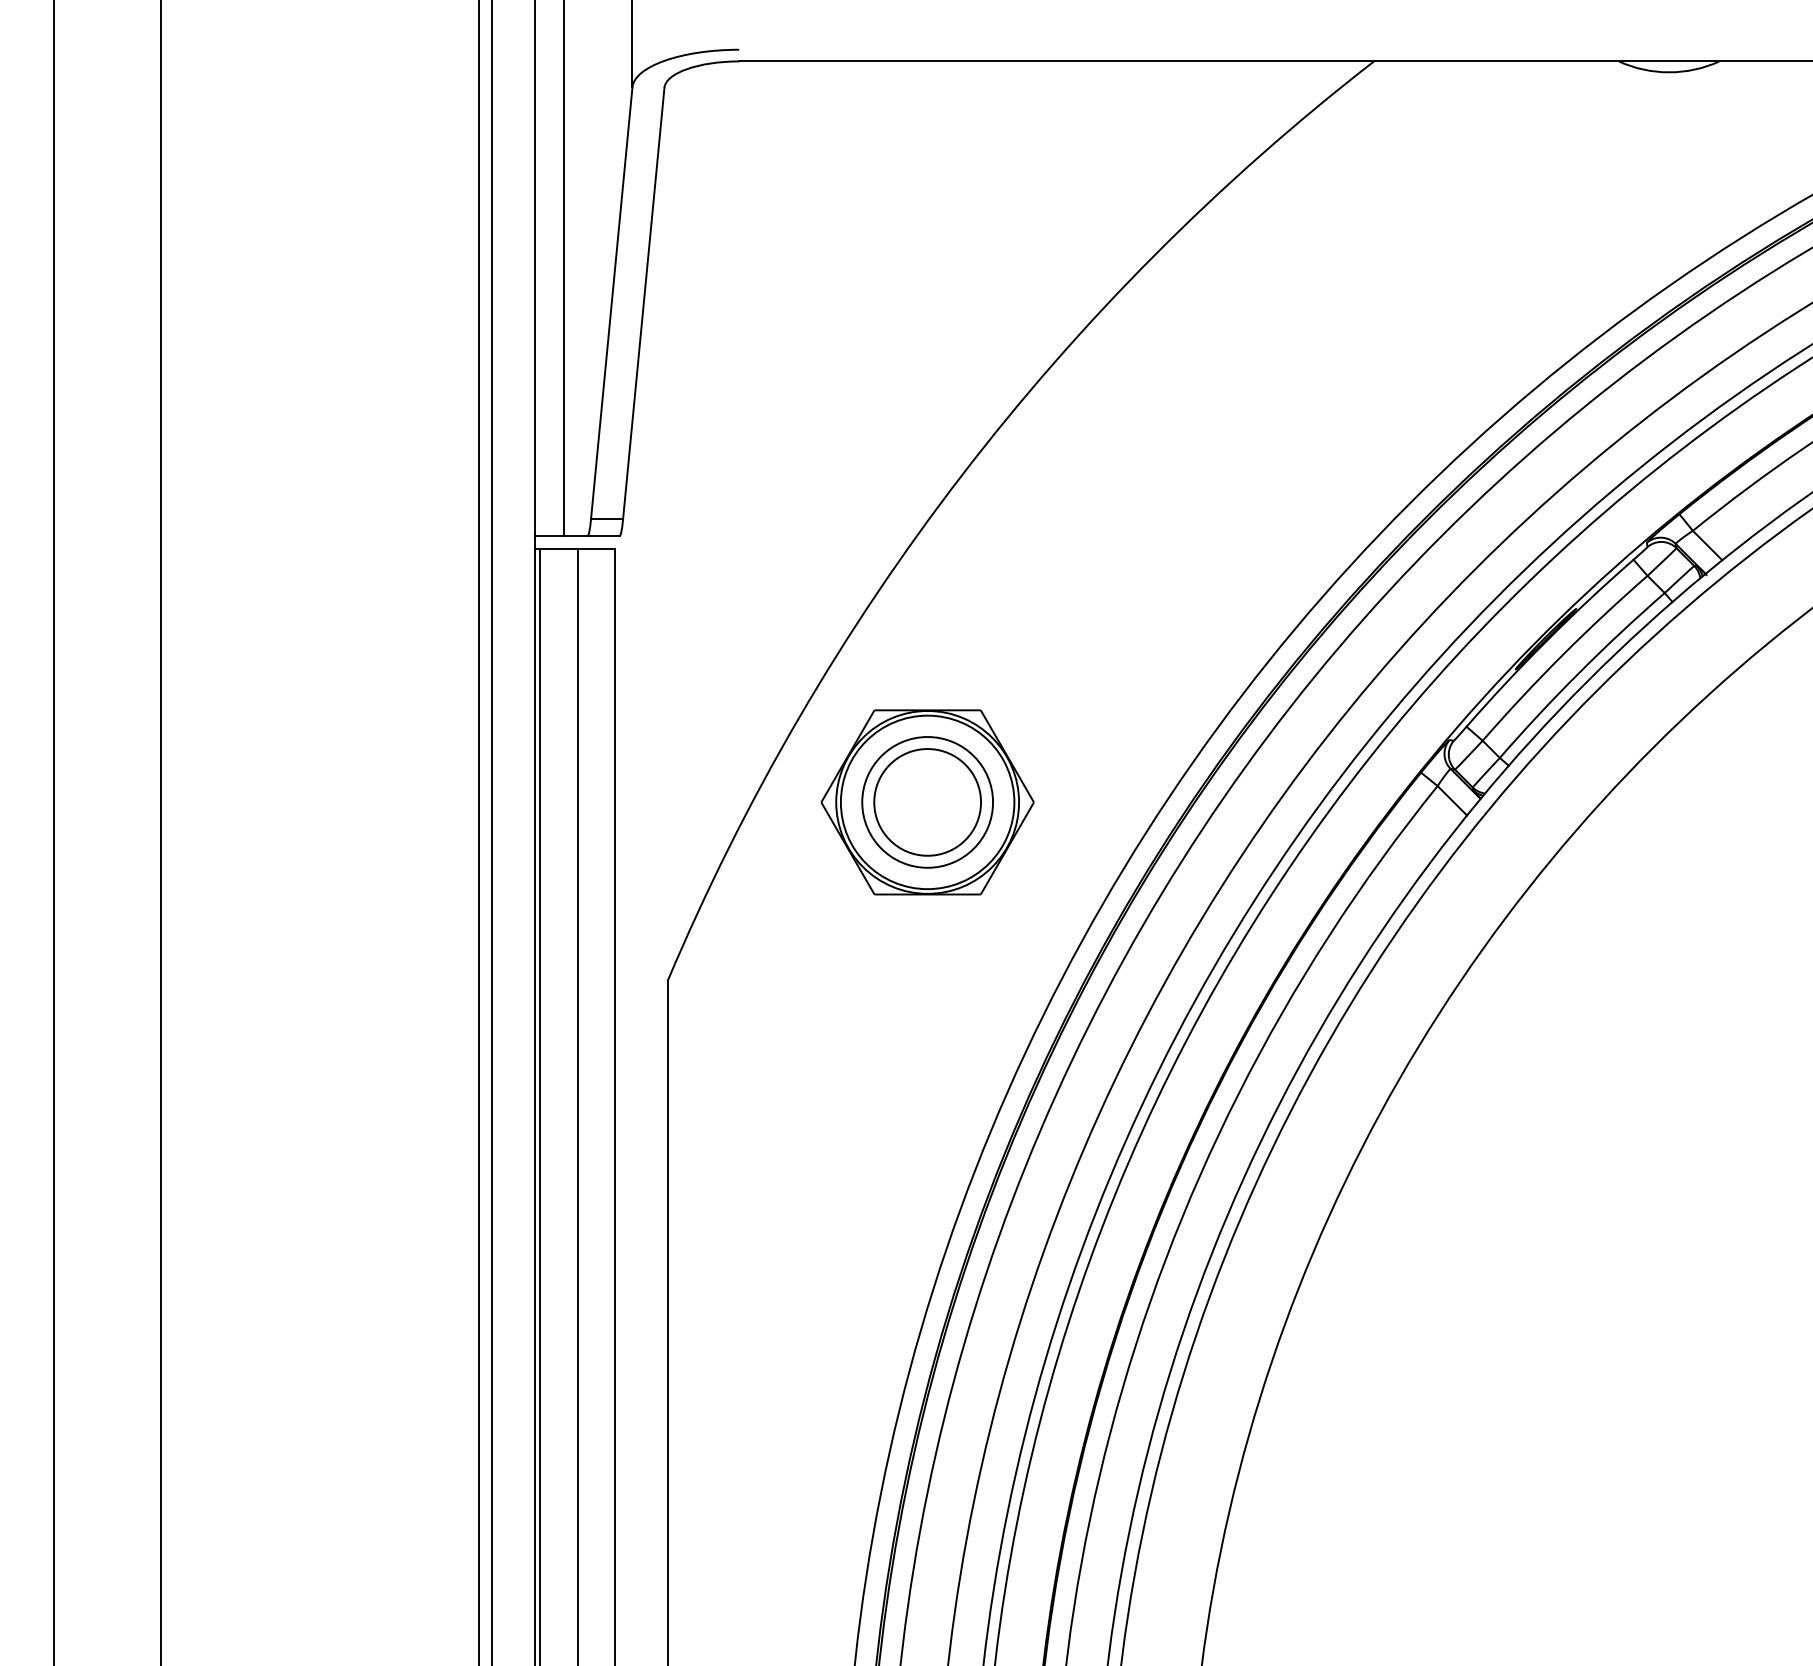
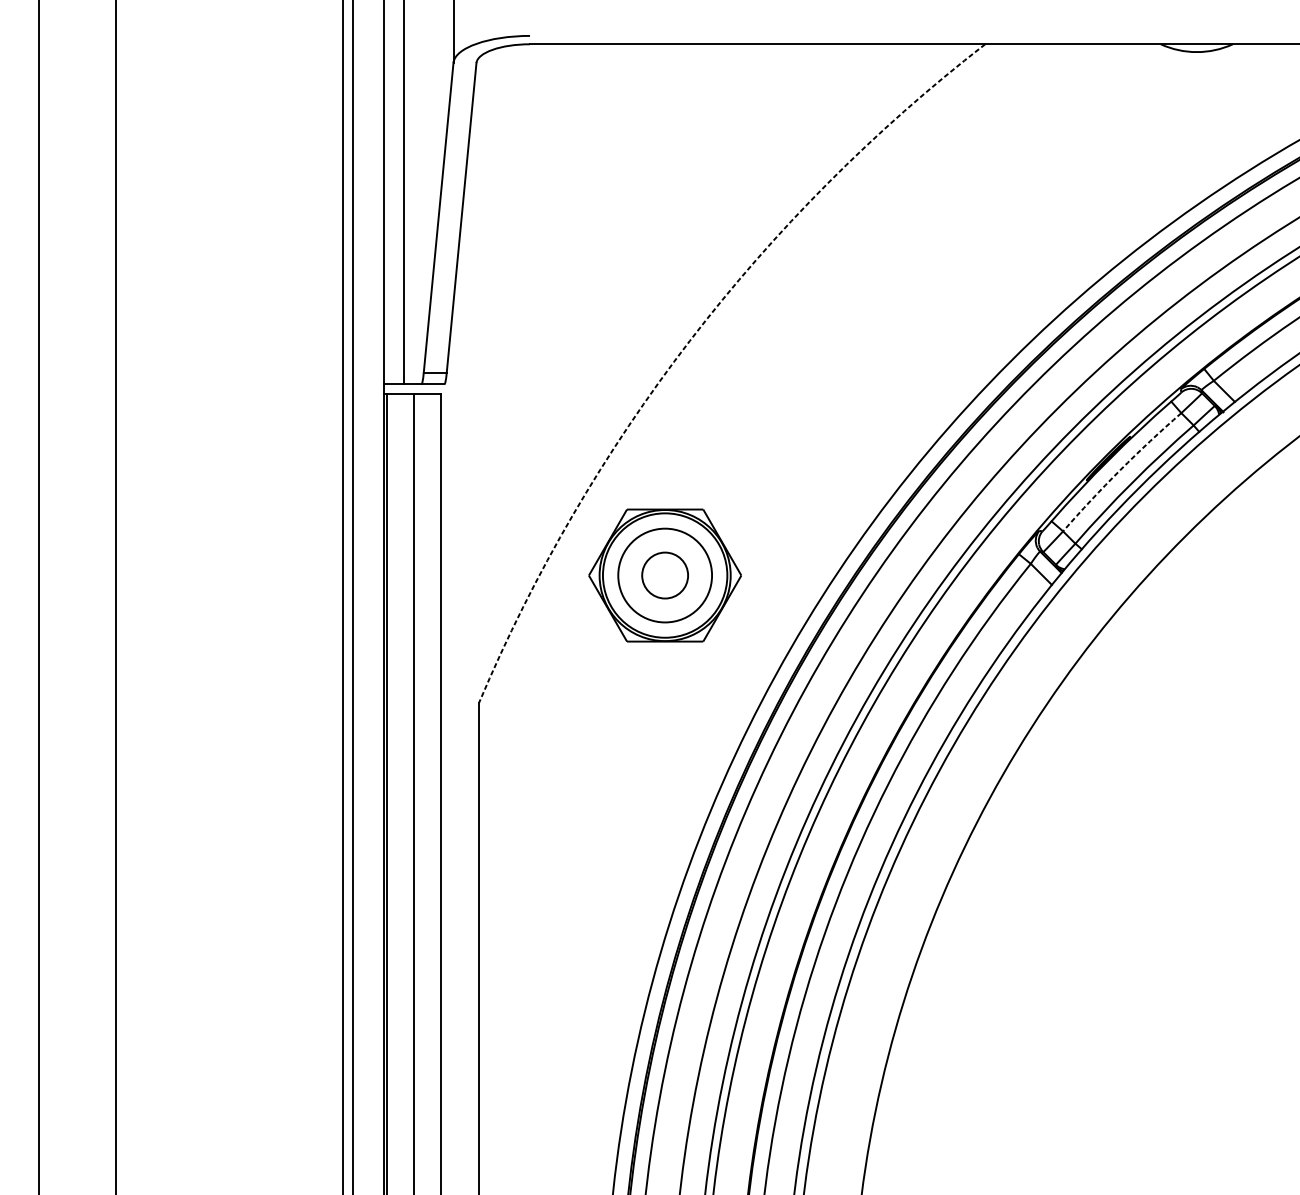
arc: (962, 475) -> (690, 341), solid -> dashed
arc: (1562, 655) -> (1120, 470), solid -> dashed
circle: (927, 802) -> (665, 575), size x0.6

